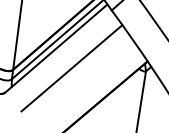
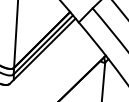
line: (70, 67) -> (53, 63), removed

